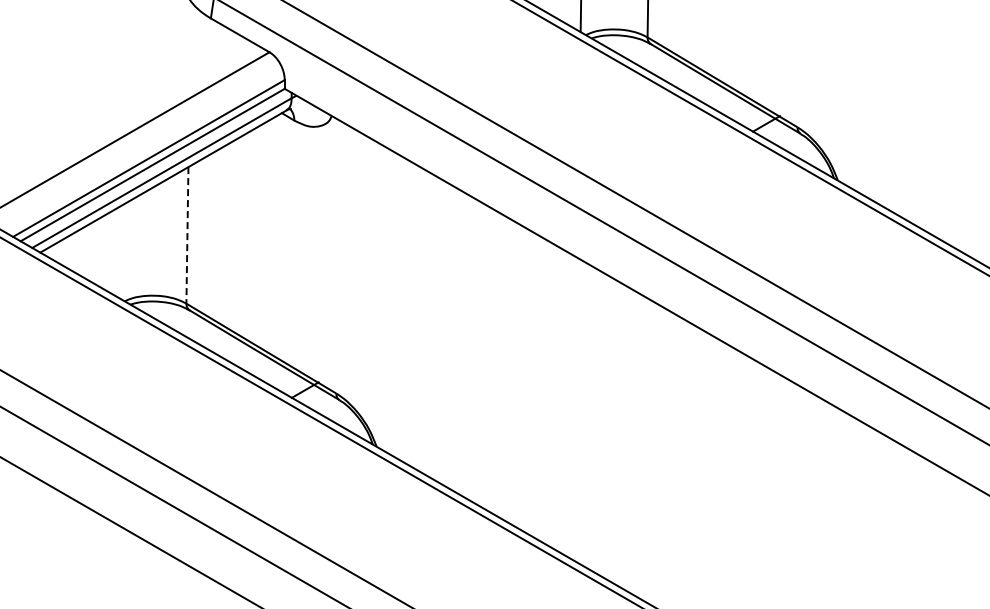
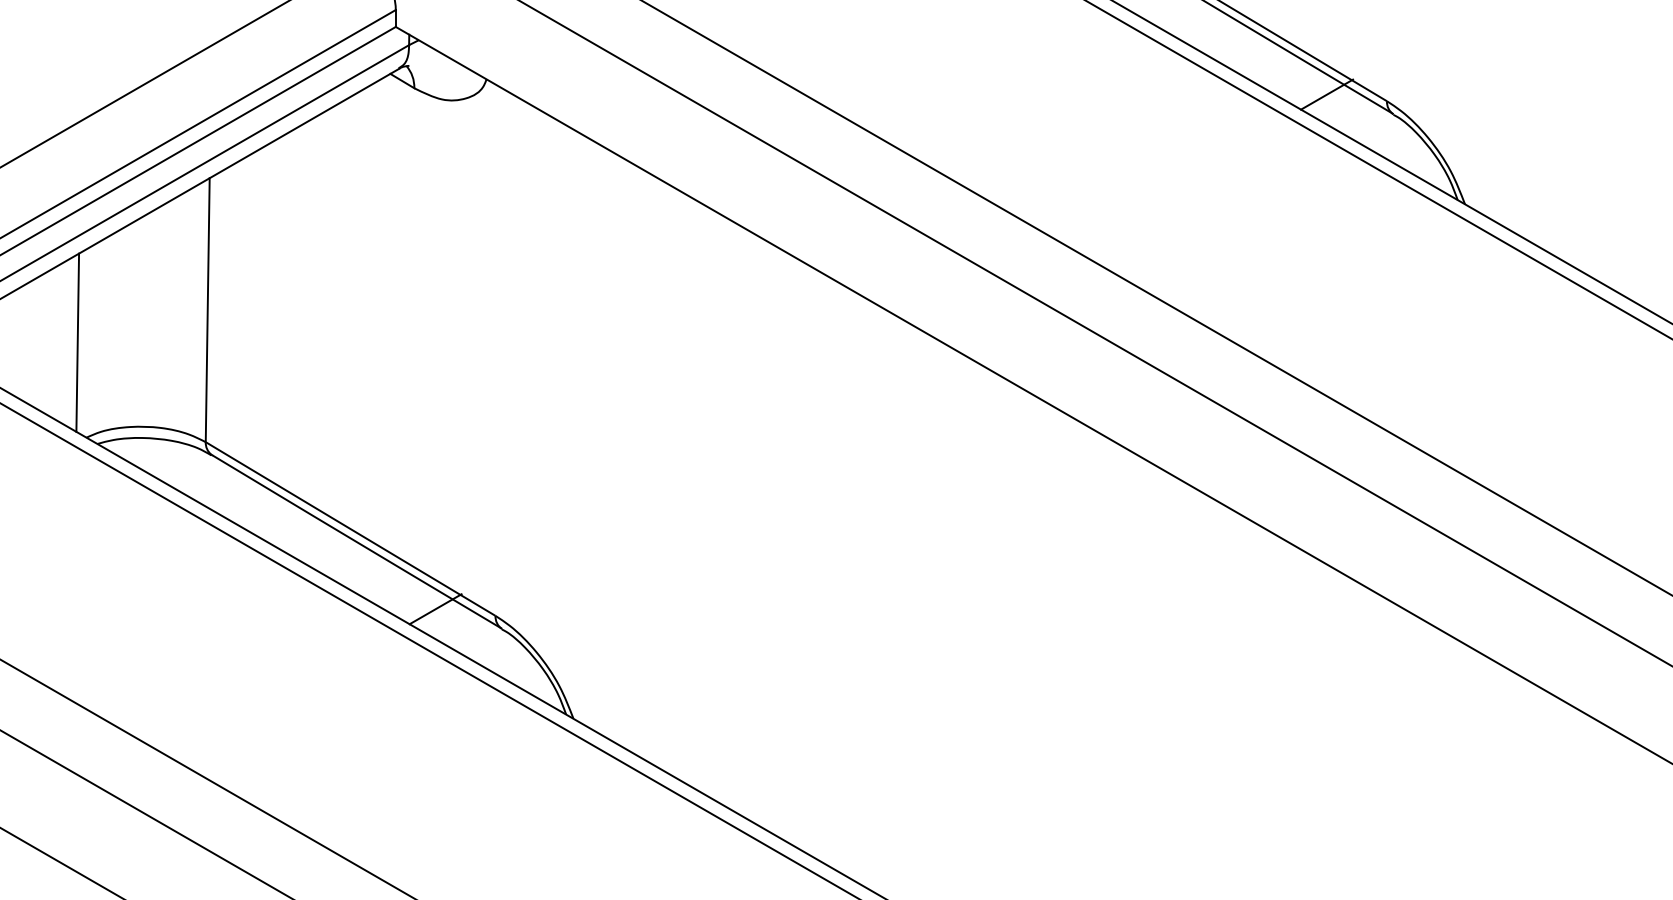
line: (187, 235) -> (207, 310), dashed -> solid
line: (119, 252) -> (76, 343), added

